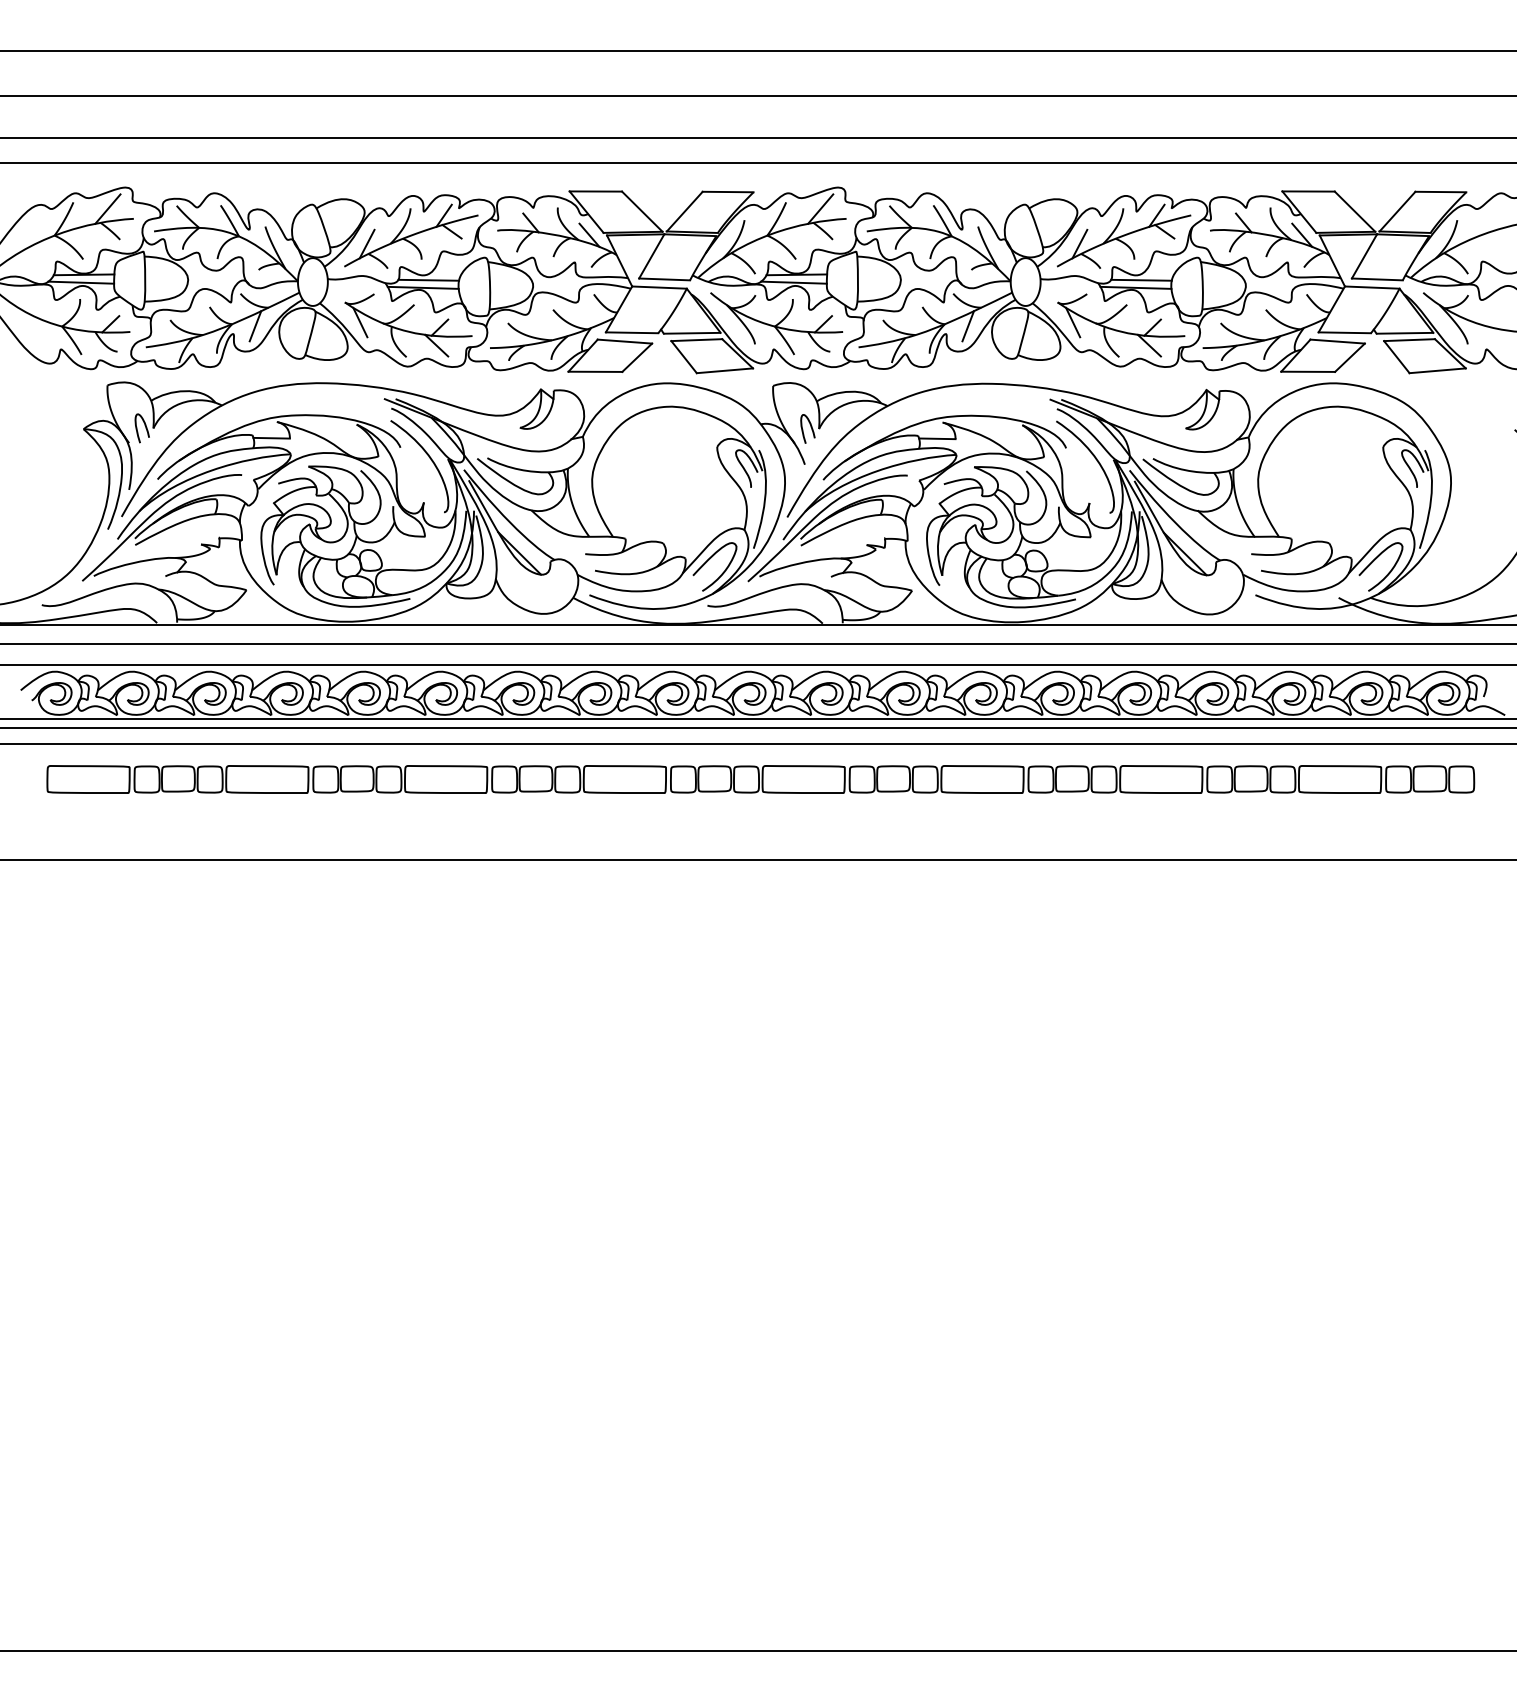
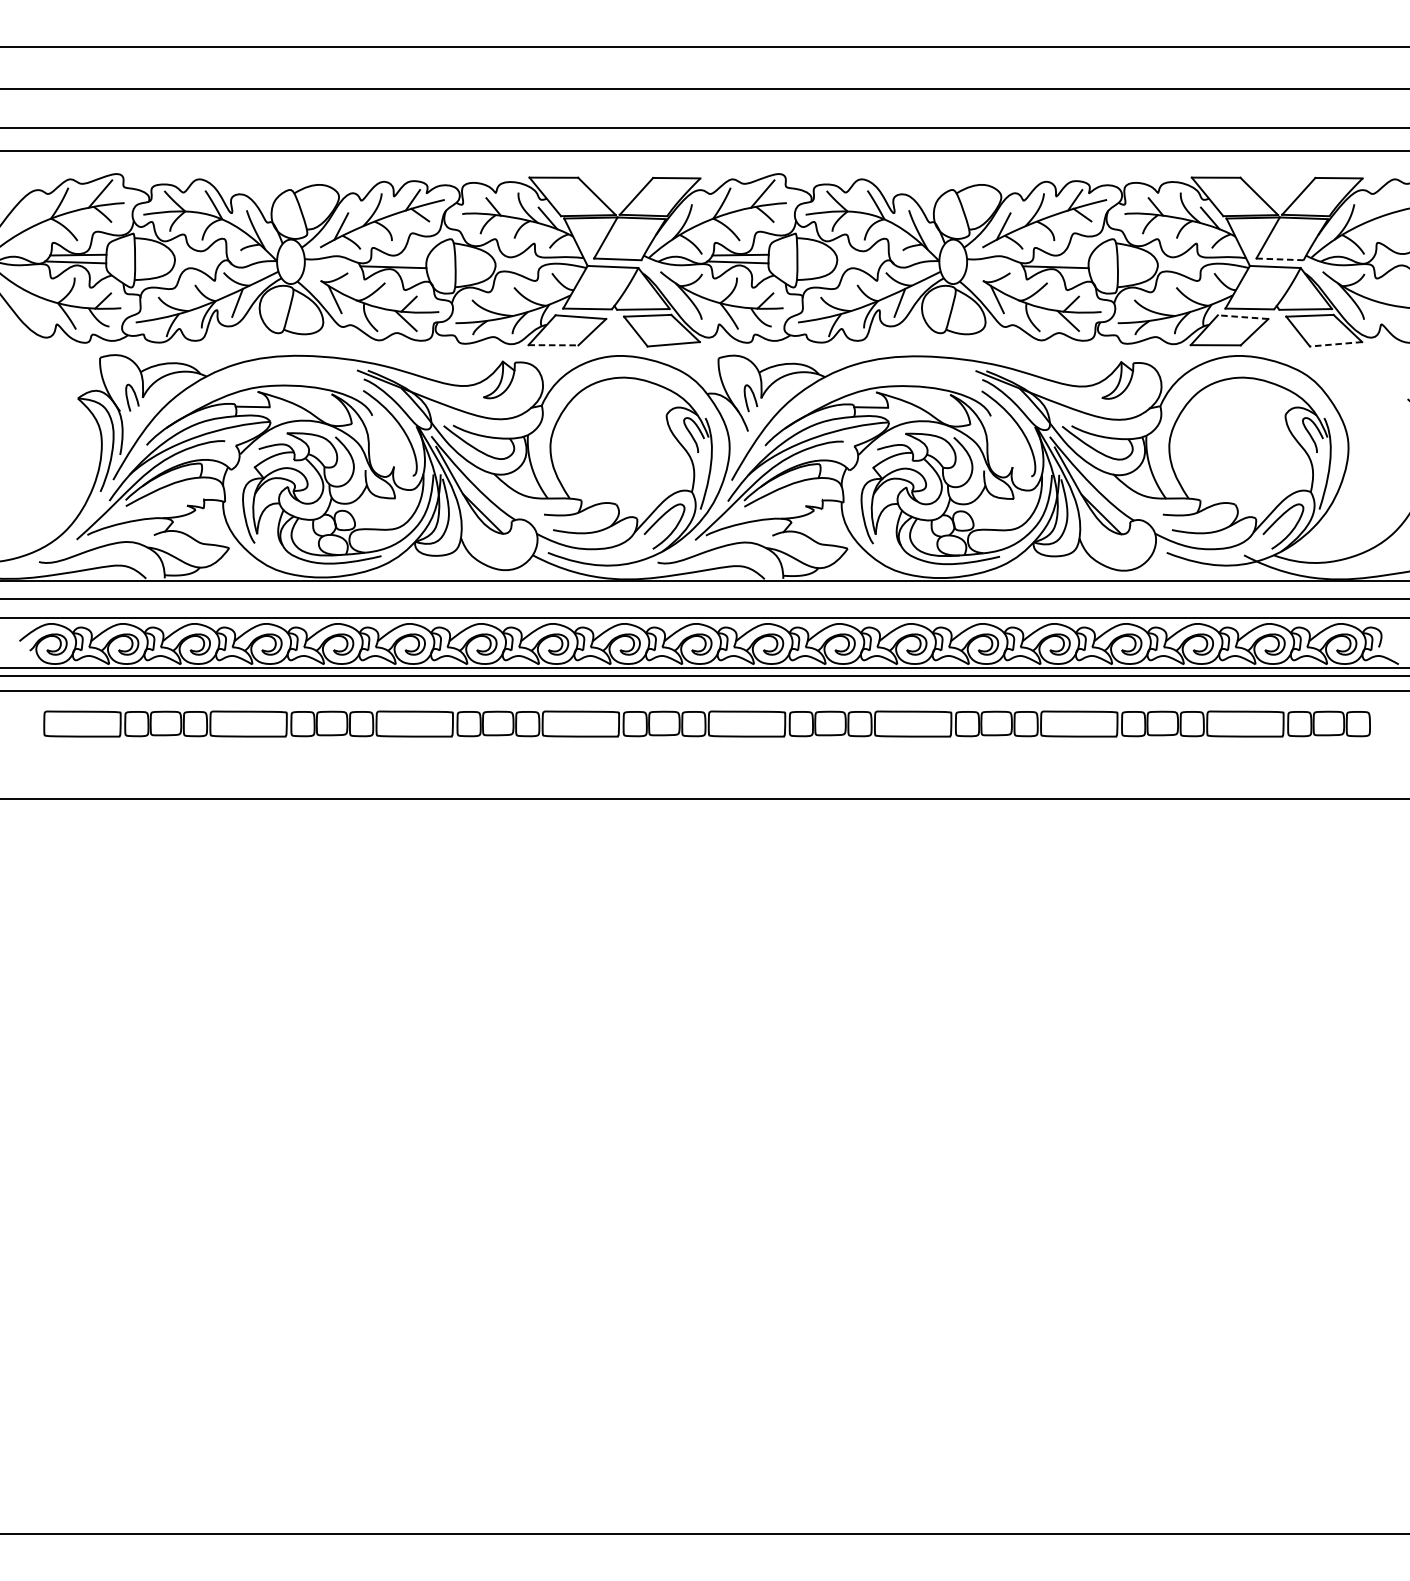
line: (428, 279) -> (398, 259), removed
line: (1141, 279) -> (1060, 259), removed
line: (1376, 279) -> (1279, 259), solid -> dashed
line: (1337, 341) -> (1243, 317), solid -> dashed
line: (1437, 370) -> (1335, 344), solid -> dashed
line: (595, 371) -> (553, 344), solid -> dashed

